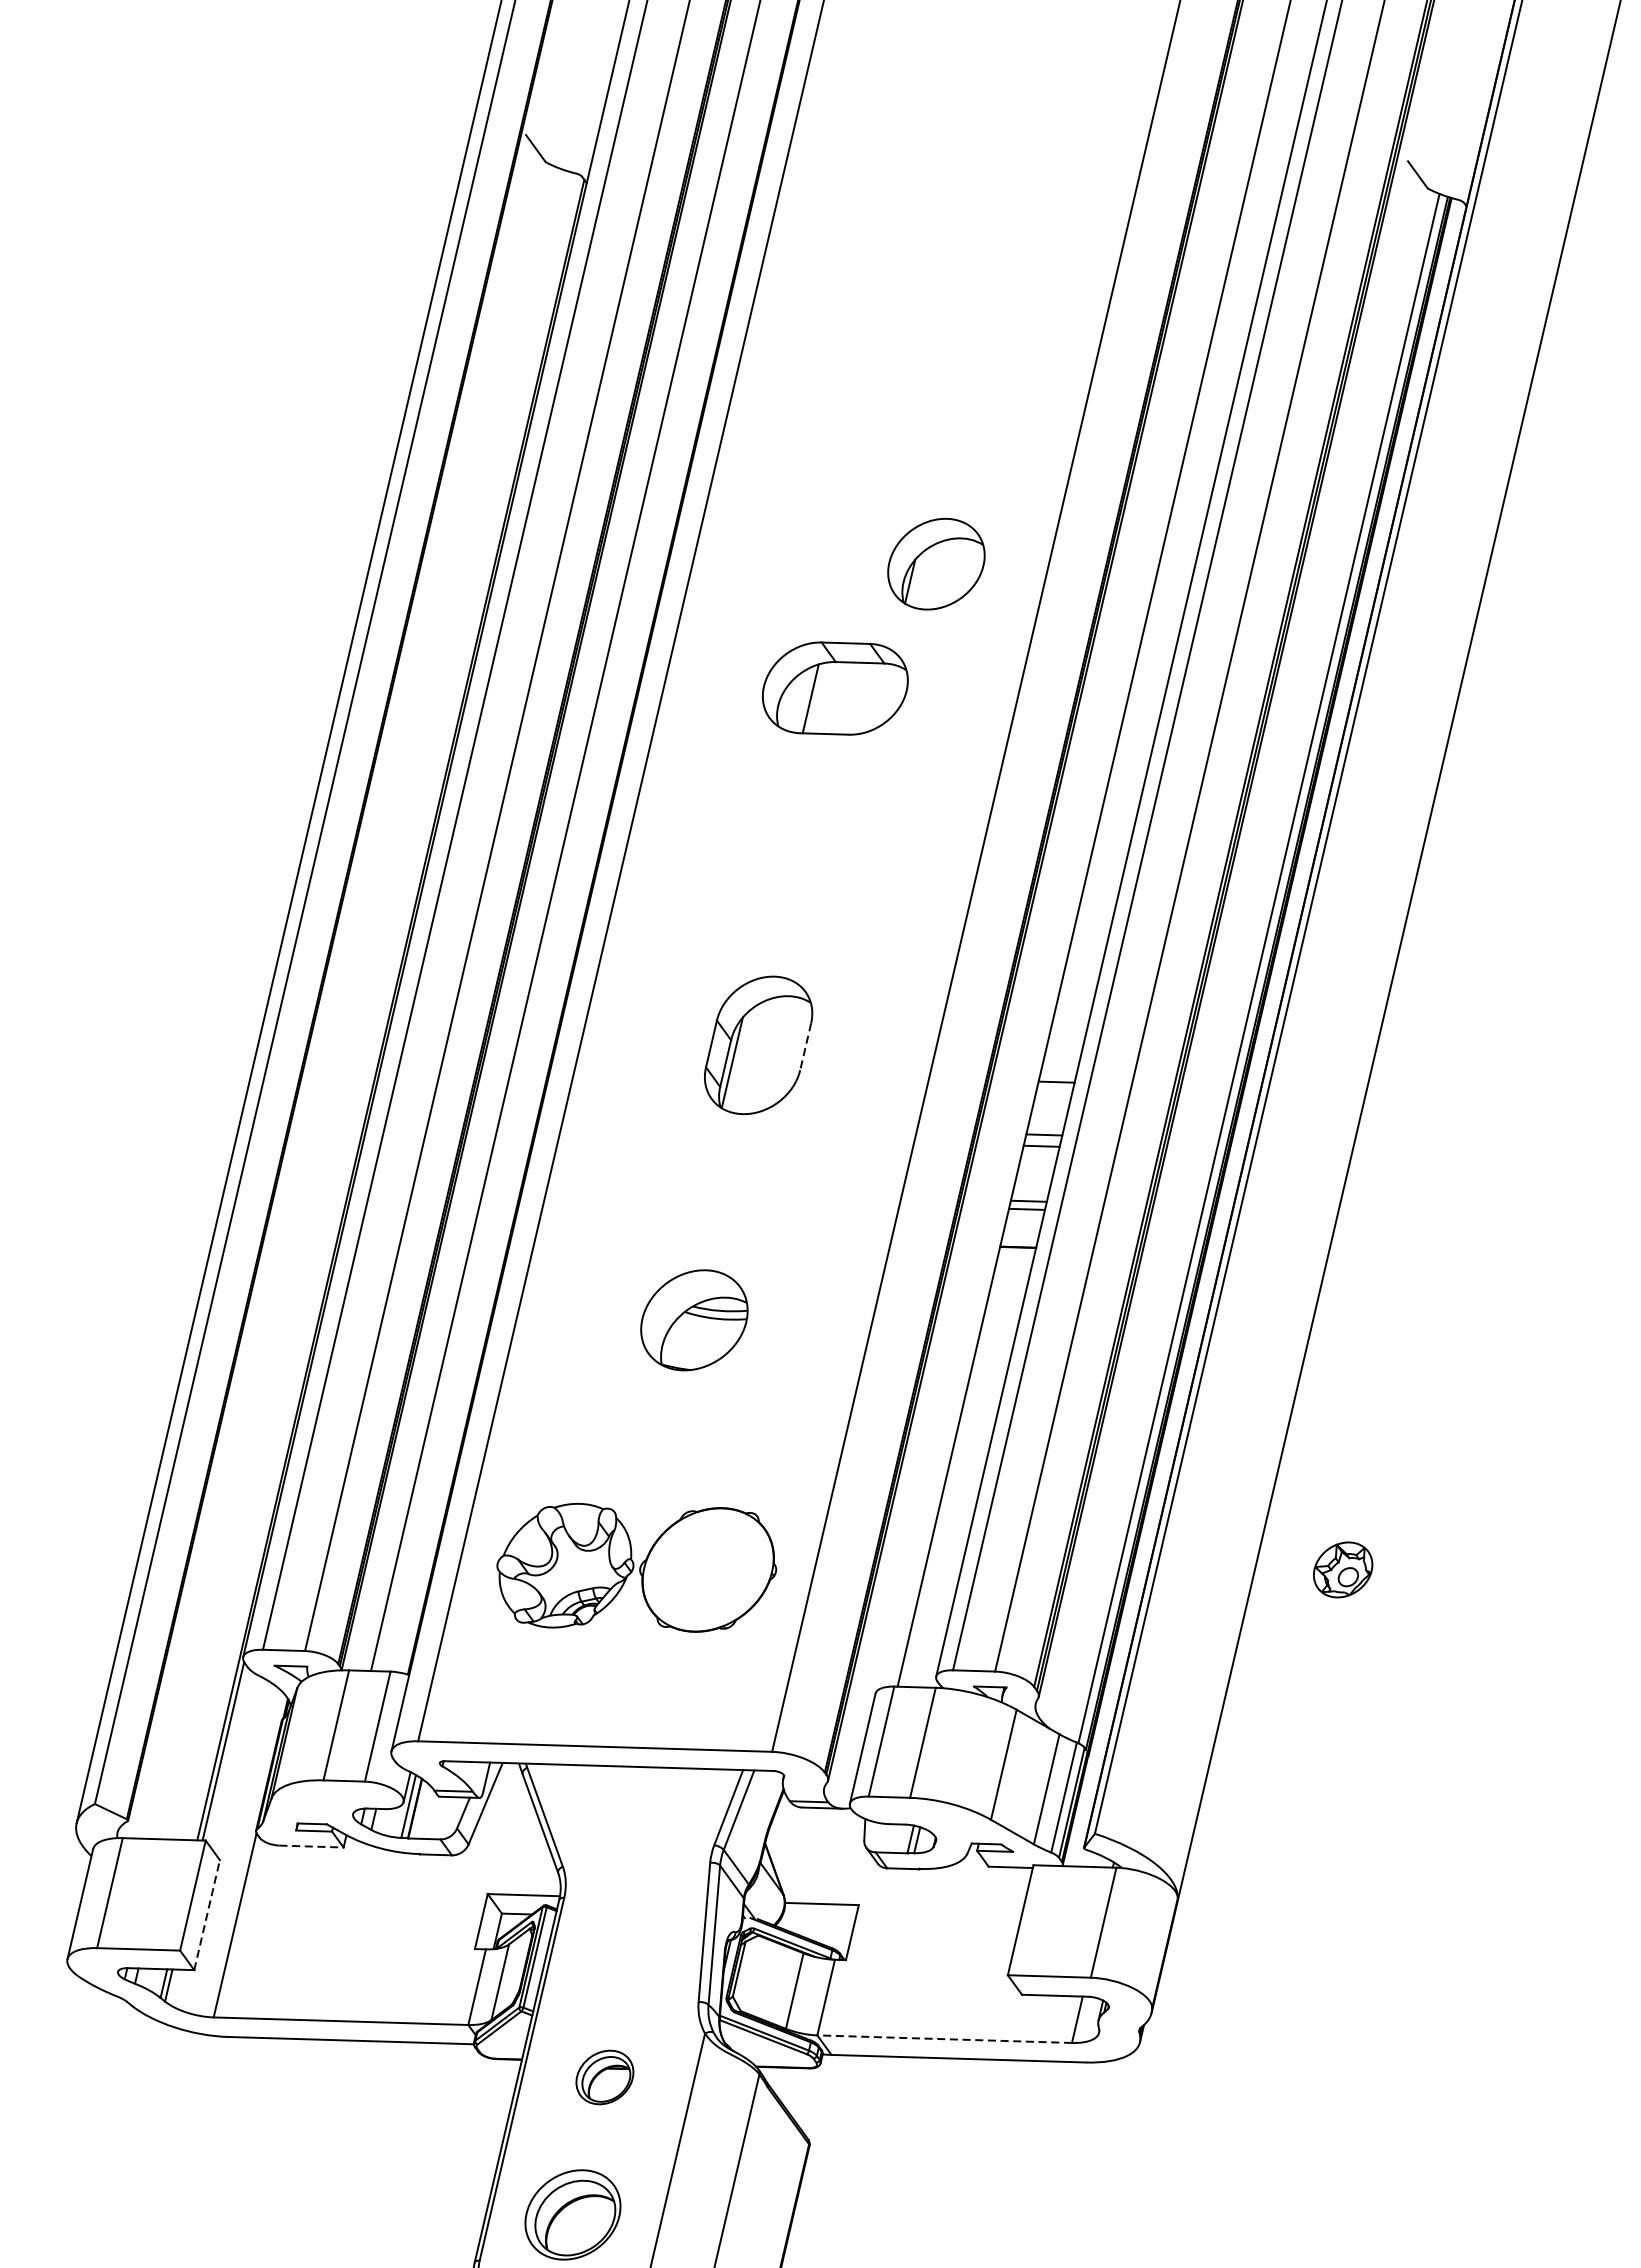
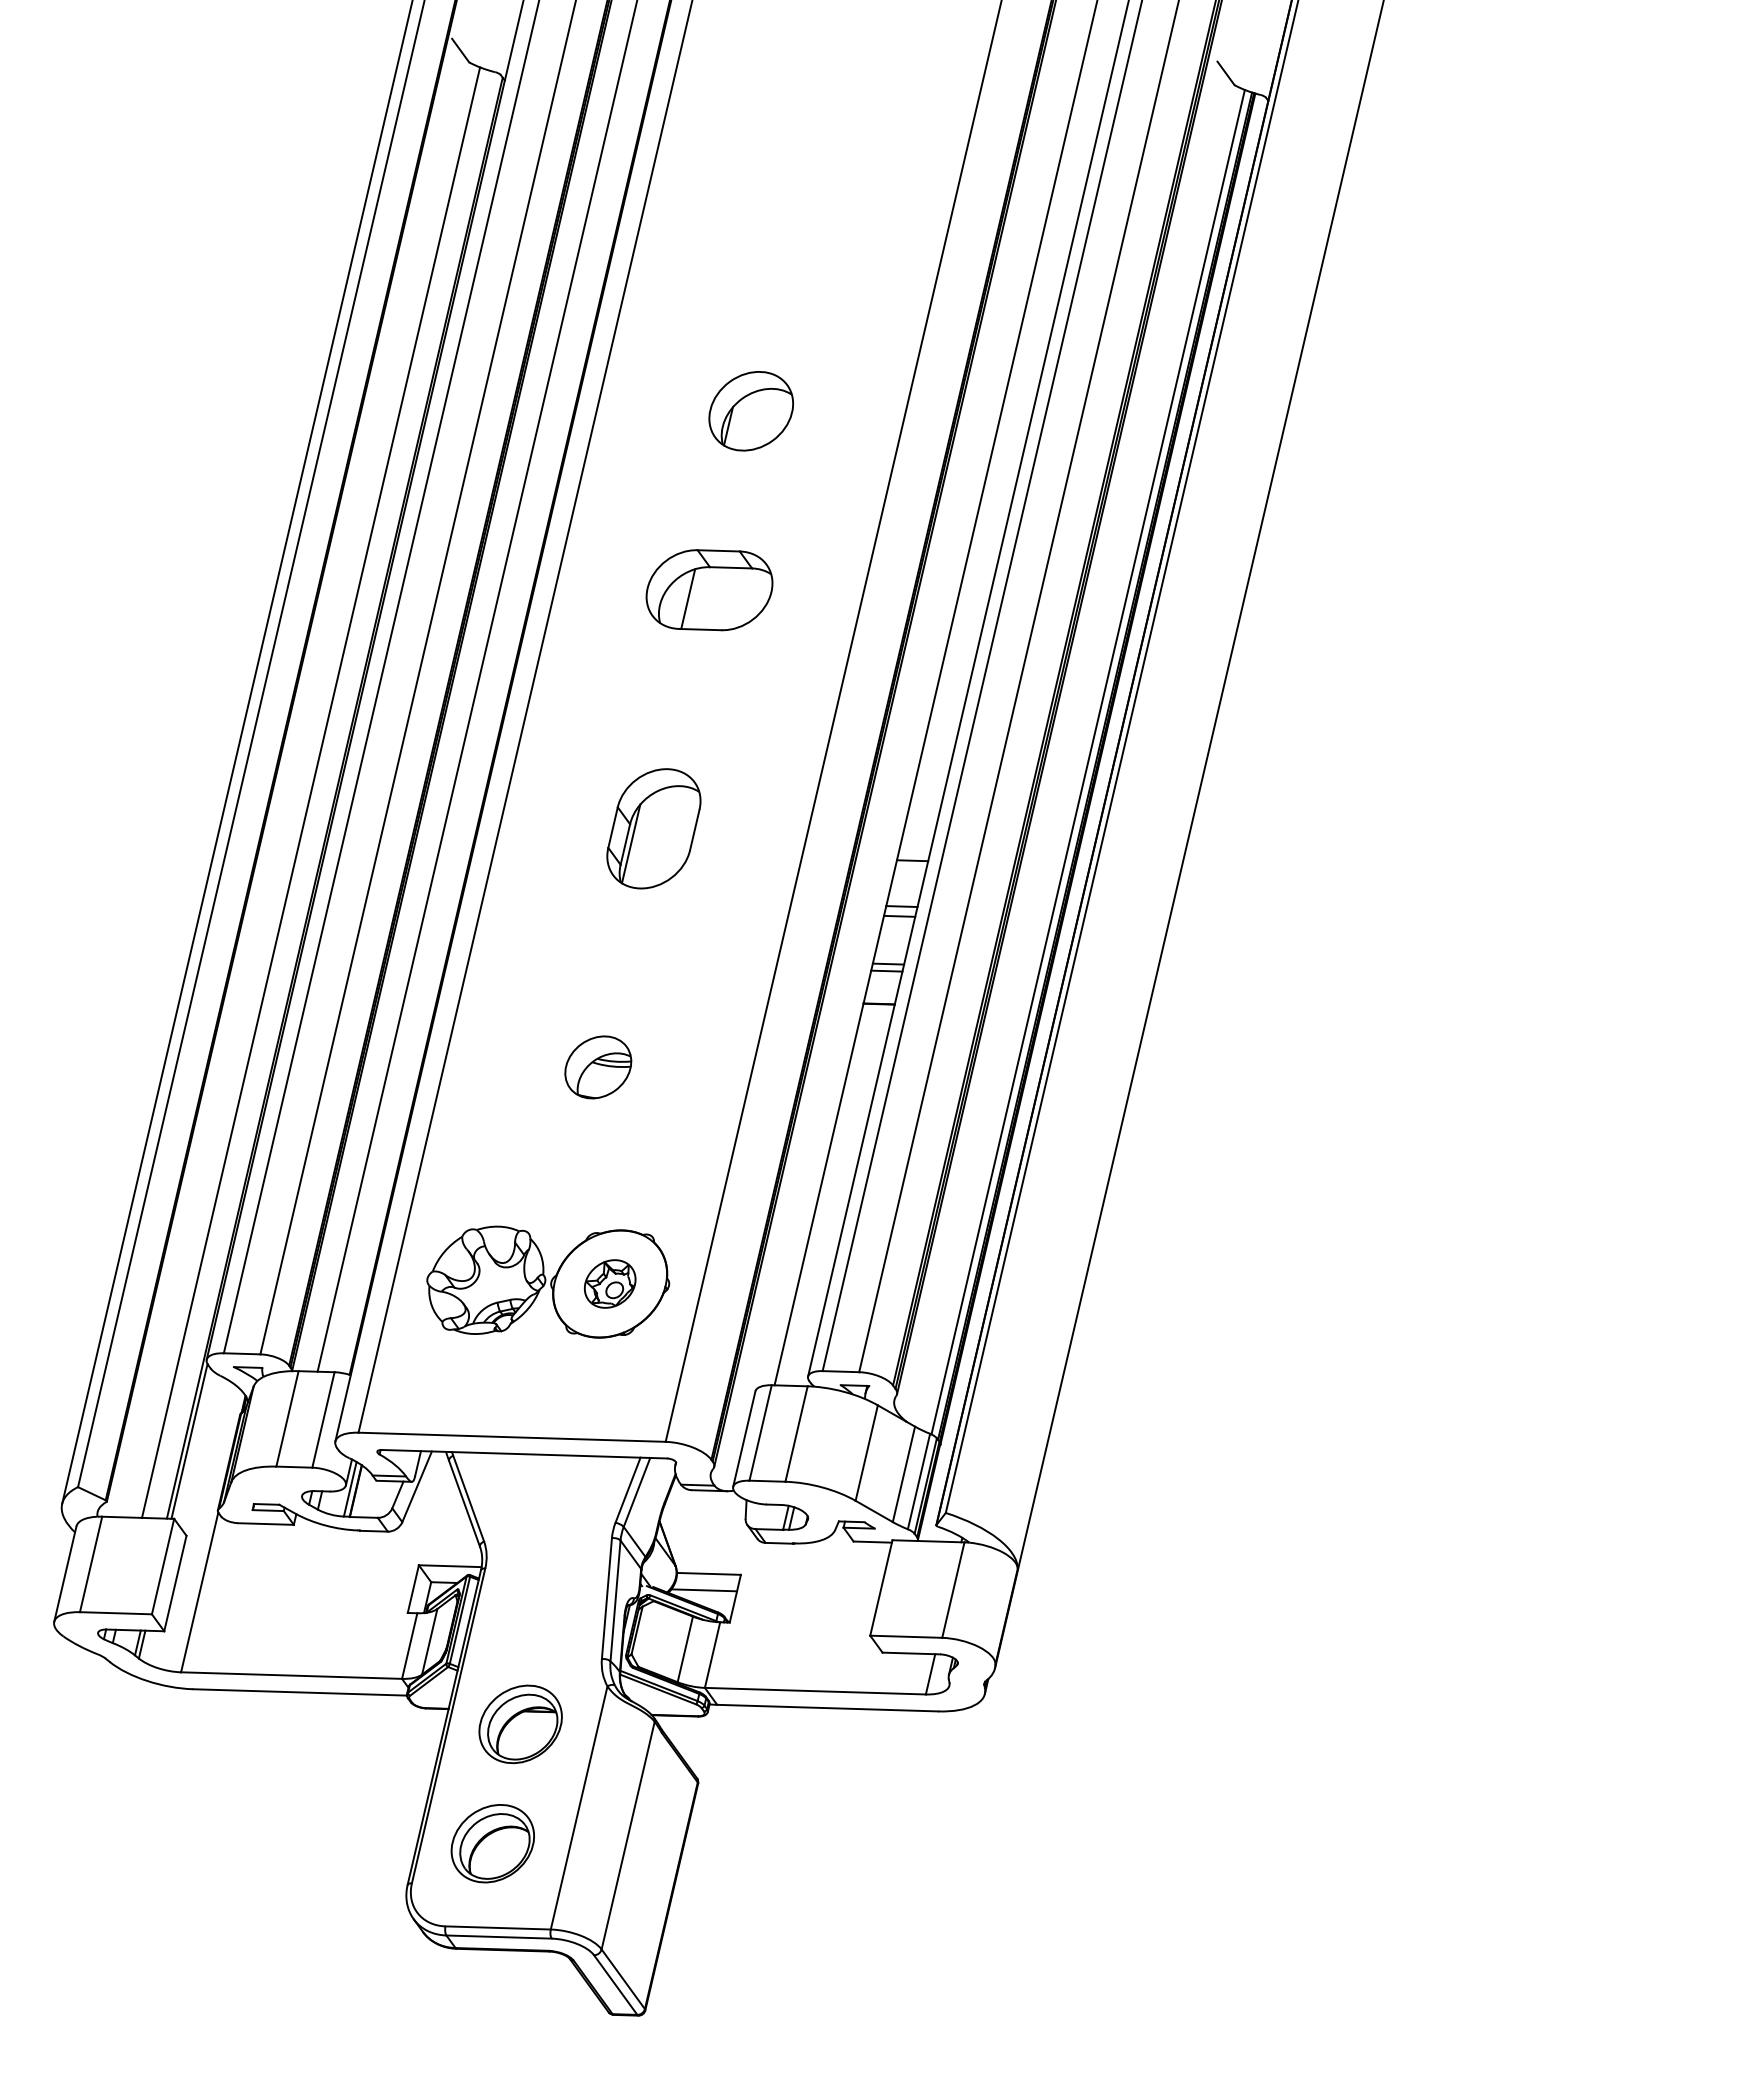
part: (935, 564) -> (750, 411), moved
part: (835, 688) -> (709, 590), moved
line: (363, 1003) -> (311, 792), added
line: (805, 1047) -> (694, 830), dashed -> solid
part: (694, 1320) -> (598, 1067), size x0.71
part: (1342, 1569) -> (609, 1283), moved
line: (310, 1847) -> (265, 1524), dashed -> solid
line: (207, 1915) -> (175, 1583), dashed -> solid
line: (816, 1923) -> (704, 1590), added
line: (944, 2039) -> (815, 1691), dashed -> solid
part: (604, 2077) -> (520, 1724), size x1.67

